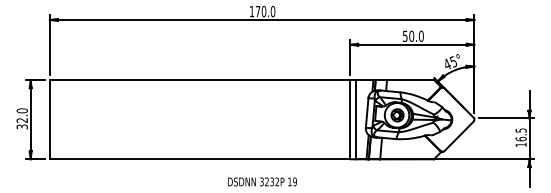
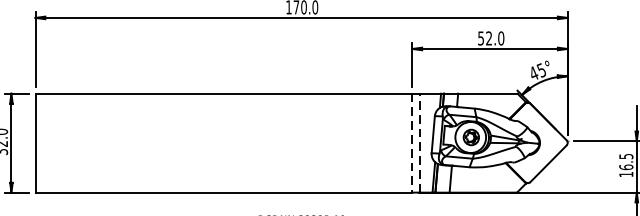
text: (411, 36) -> (488, 38), 50.0 -> 52.0
line: (356, 119) -> (419, 142), solid -> dashed
line: (350, 120) -> (412, 143), solid -> dashed

